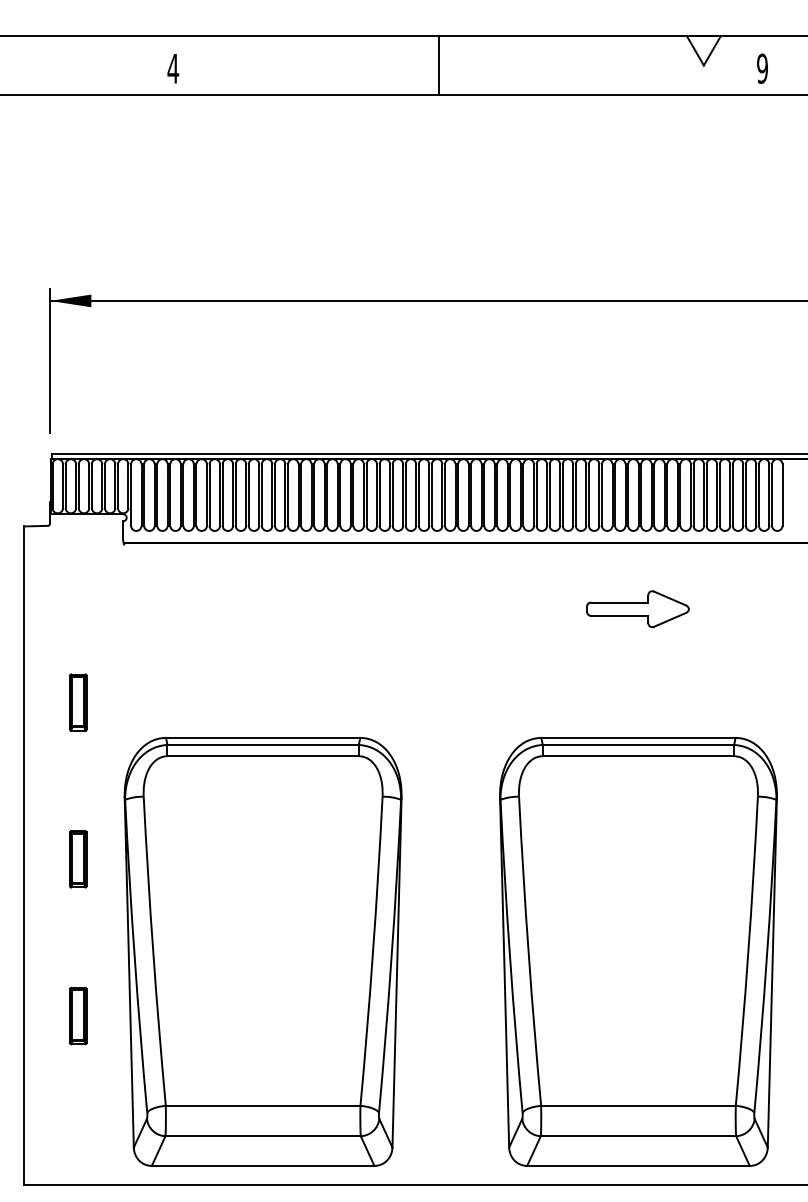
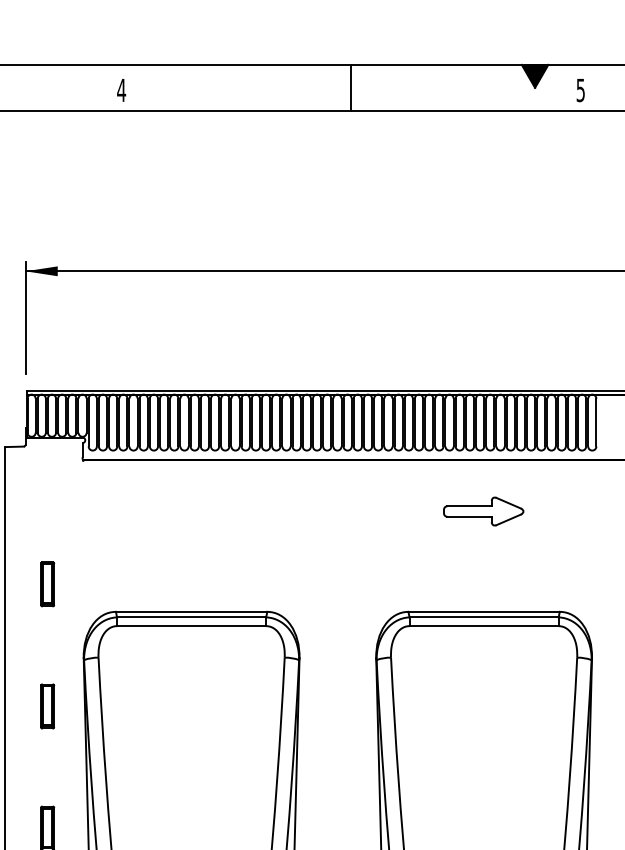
fill: (703, 50) -> (534, 76), added
line: (439, 65) -> (351, 87), moved
text: (762, 68) -> (580, 90), 9 -> 5

